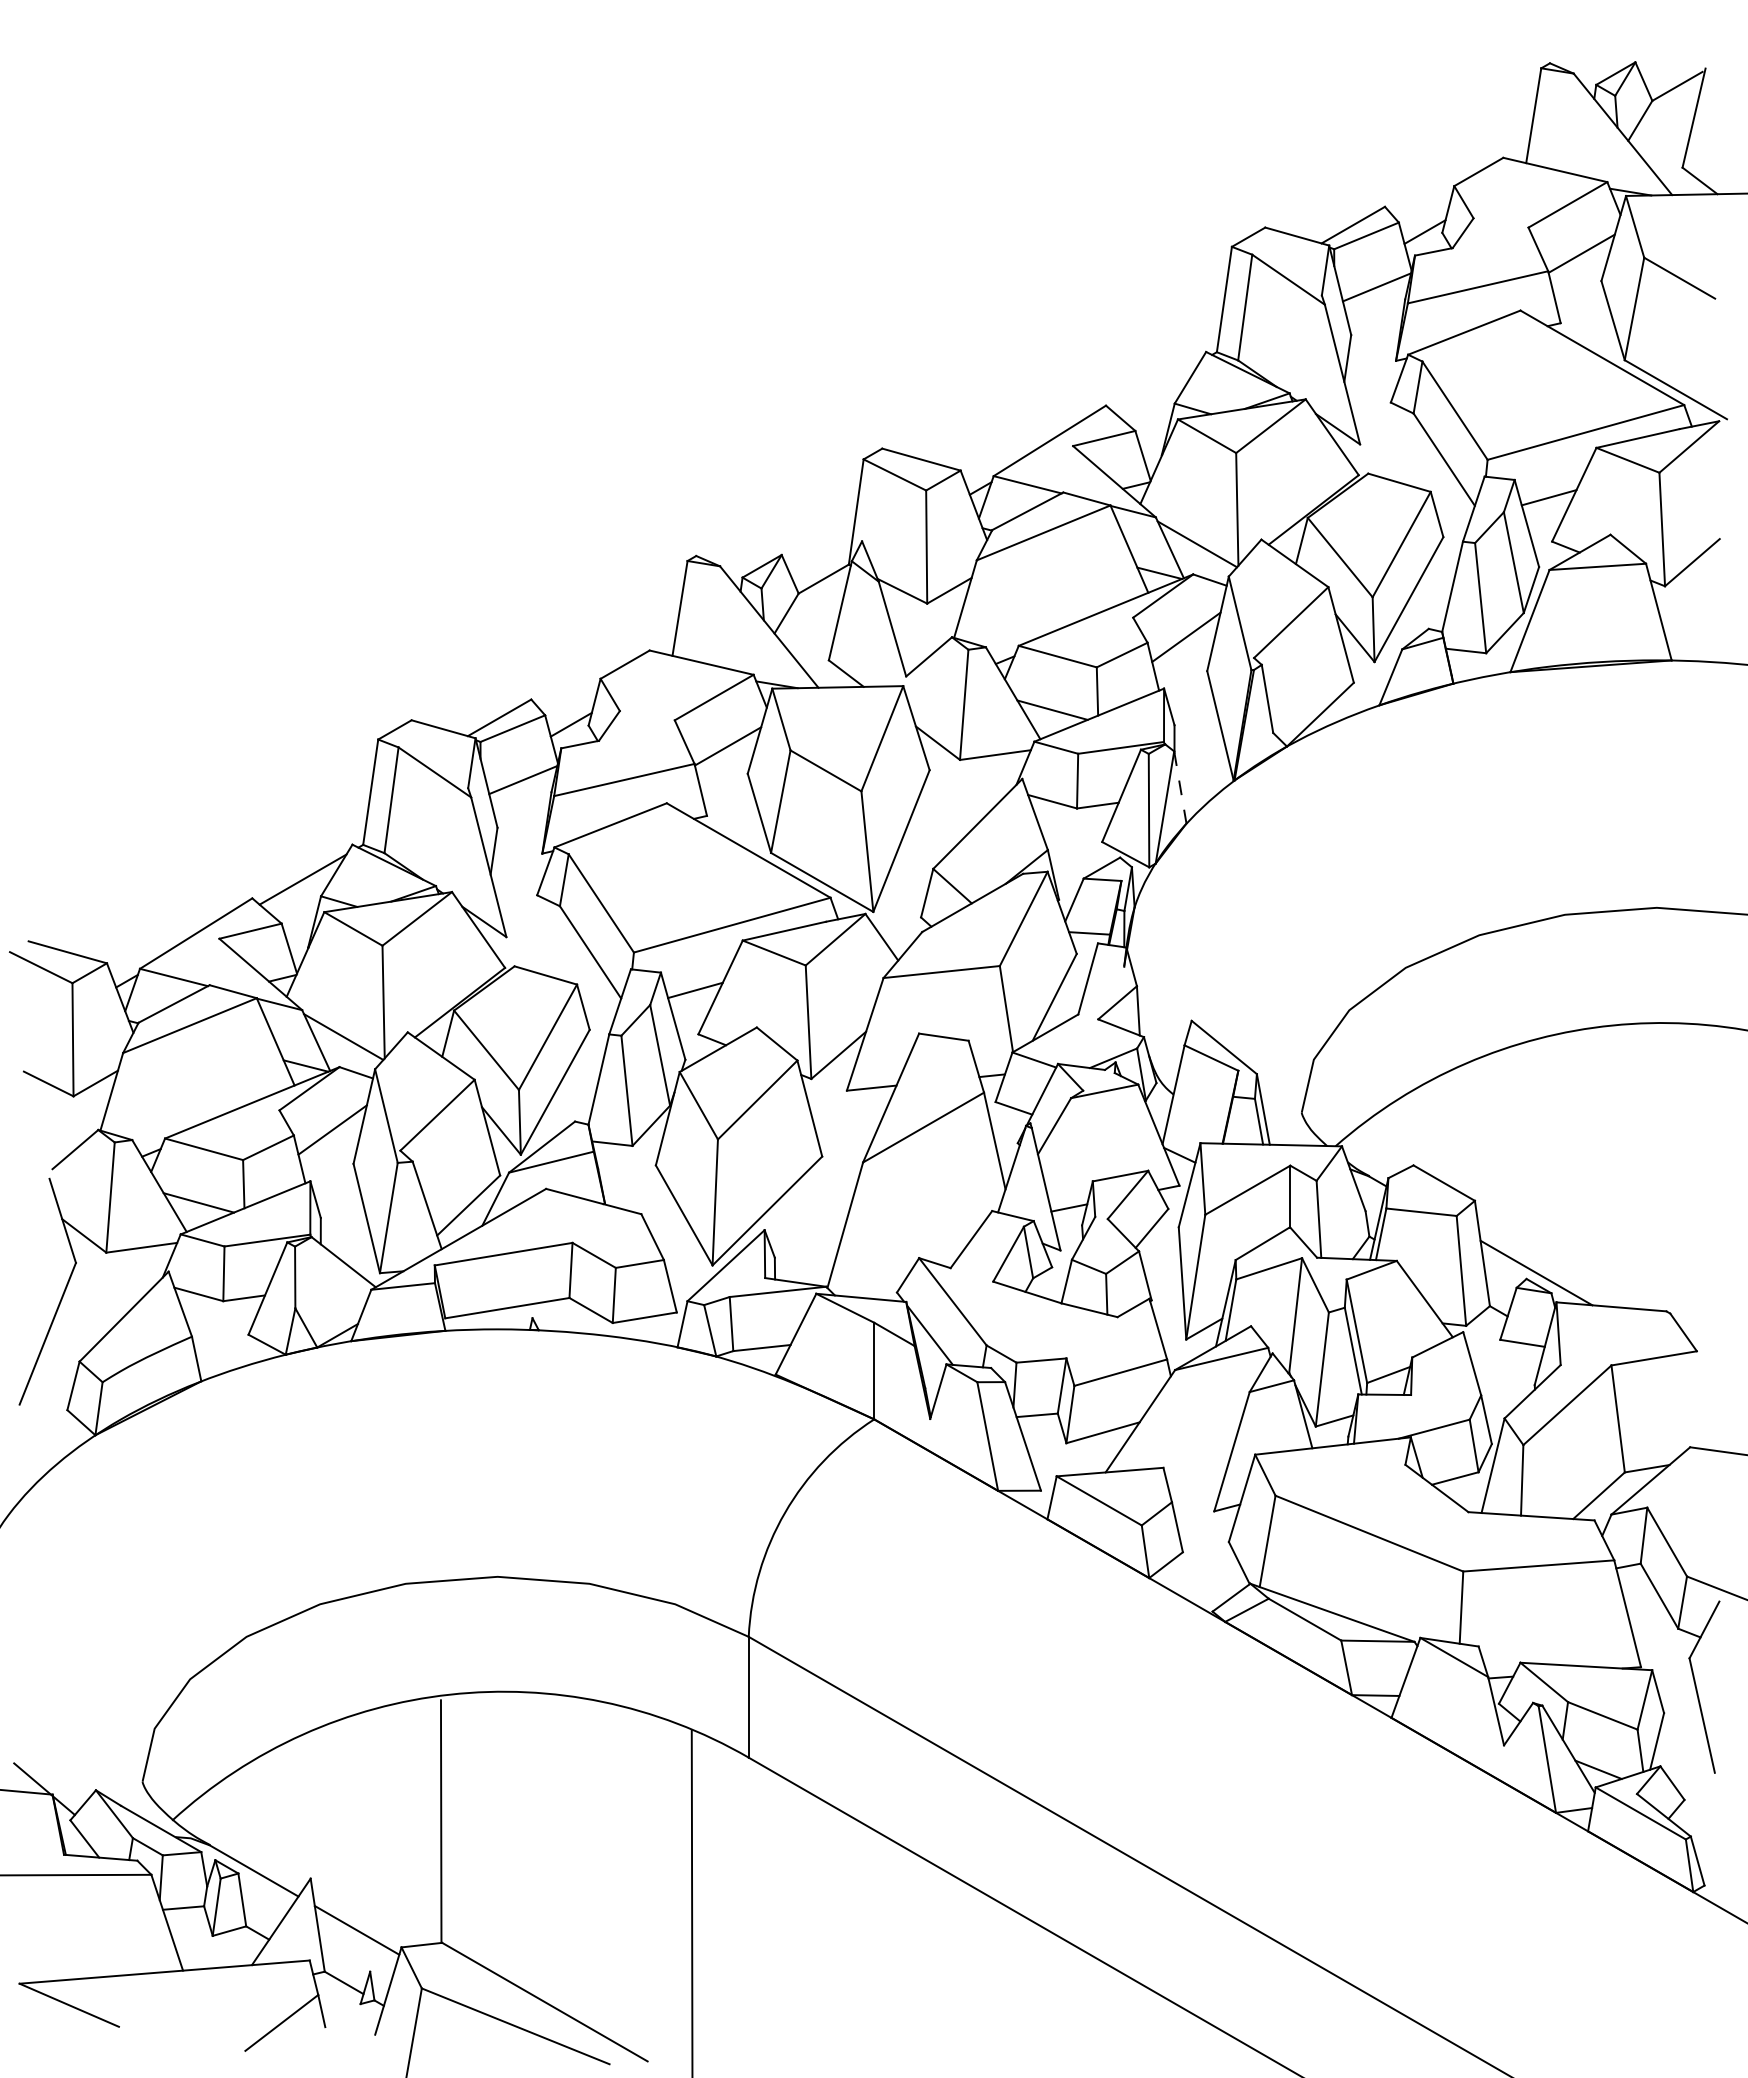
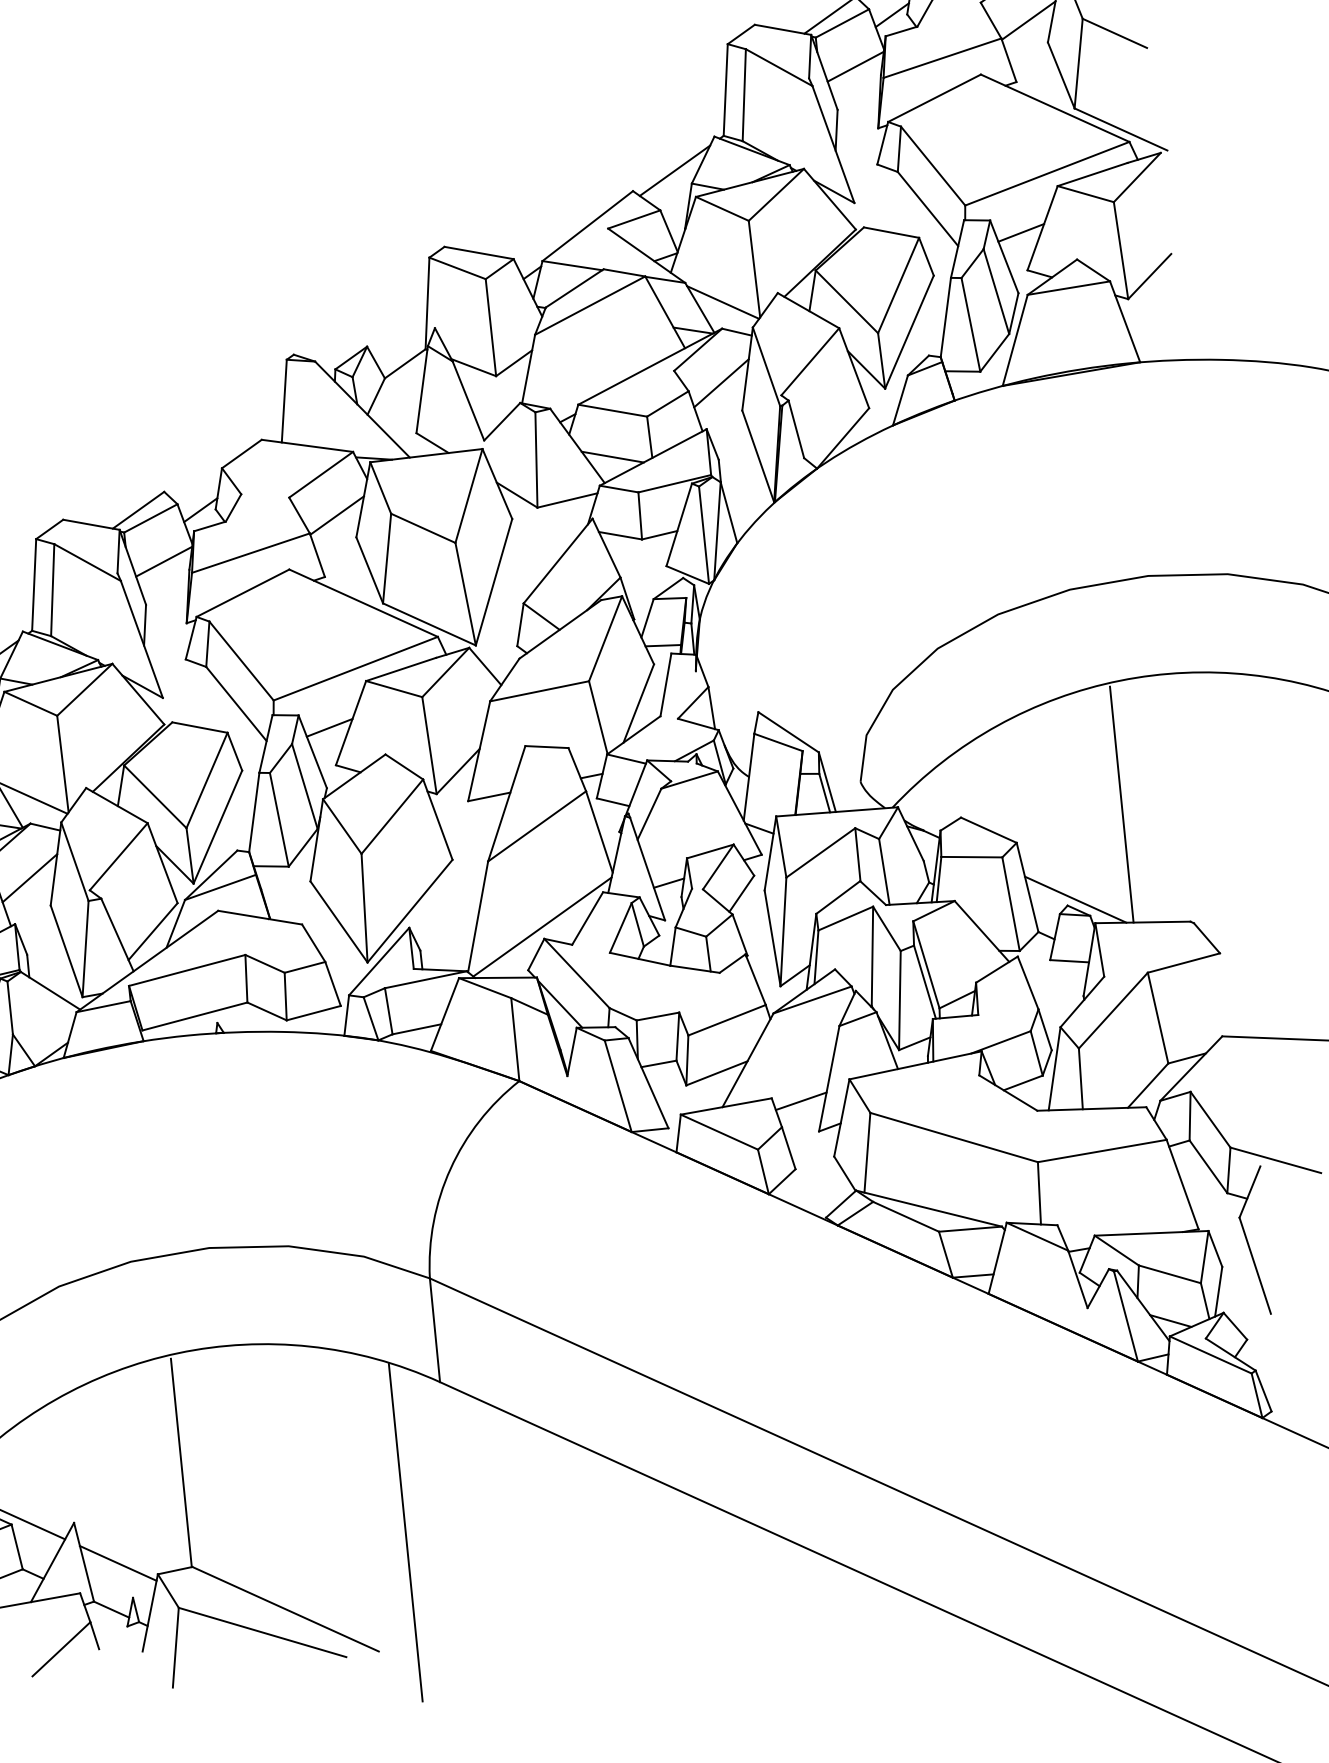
line: (1156, 386) -> (674, 170), added
line: (1180, 787) -> (729, 512), dashed -> solid
line: (1600, 1168) -> (1121, 804), added
line: (918, 1244) -> (542, 927), added
line: (1196, 1474) -> (800, 1101), added

